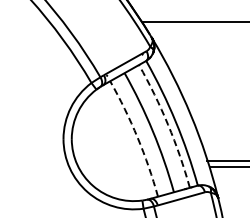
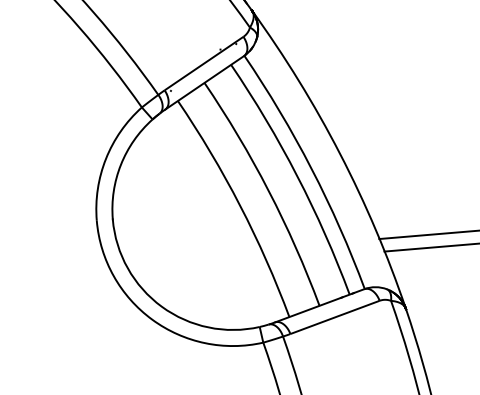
arc: (168, 124) -> (297, 175), dashed -> solid
arc: (137, 137) -> (239, 205), dashed -> solid

